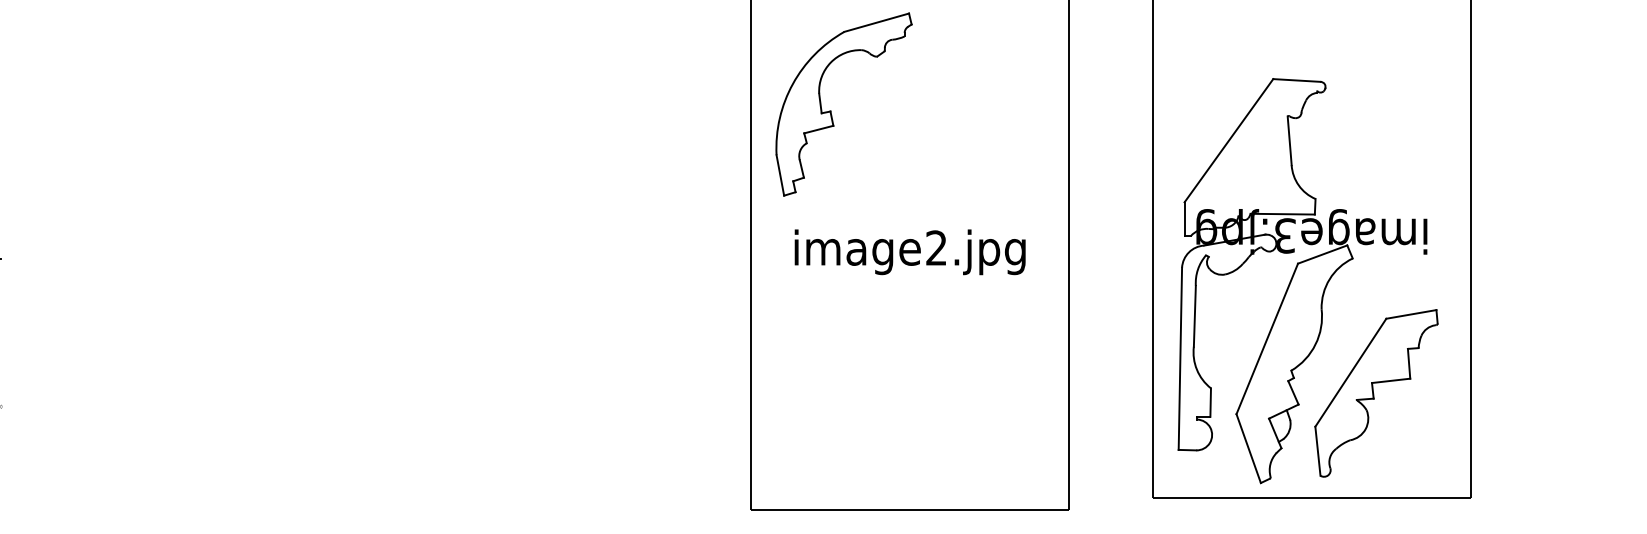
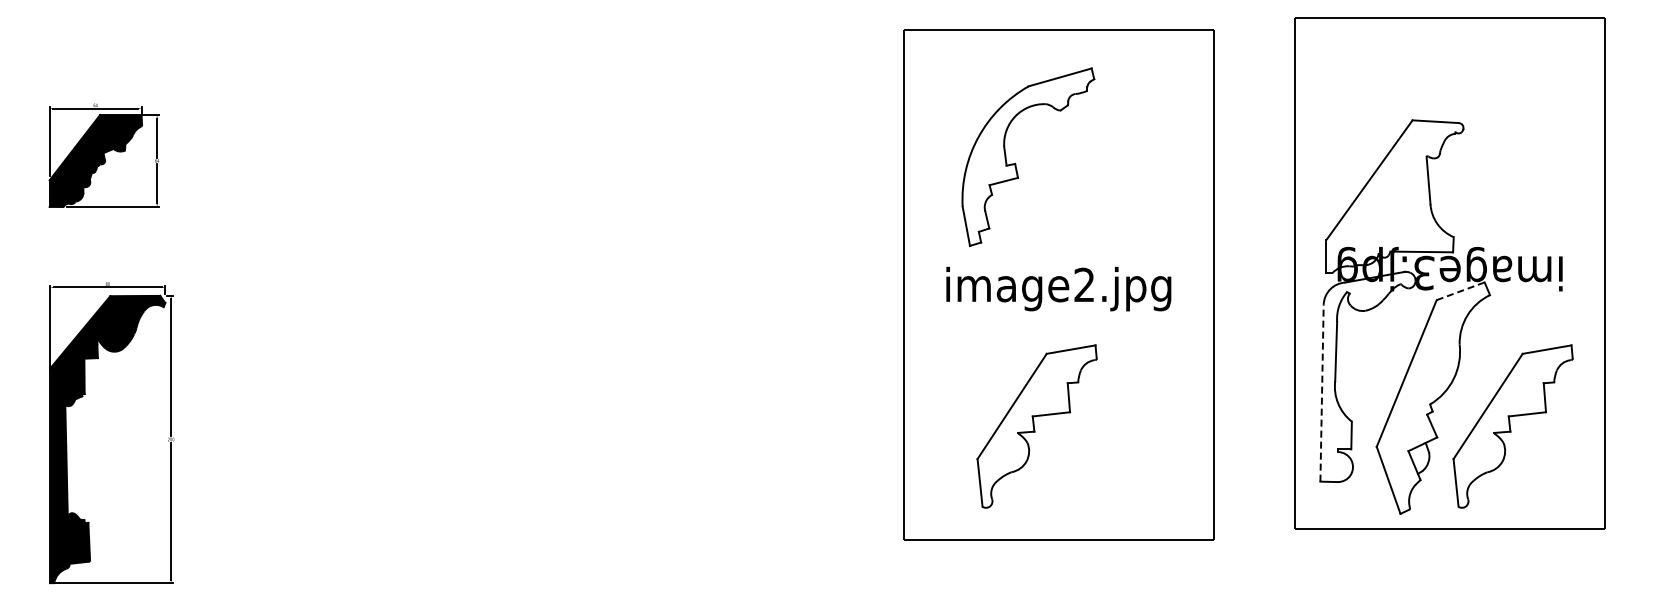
part: (830, 110) -> (1015, 162), moved
line: (1322, 254) -> (1460, 291), solid -> dashed
line: (1180, 358) -> (1322, 392), solid -> dashed
part: (887, 393) -> (1036, 426), added

